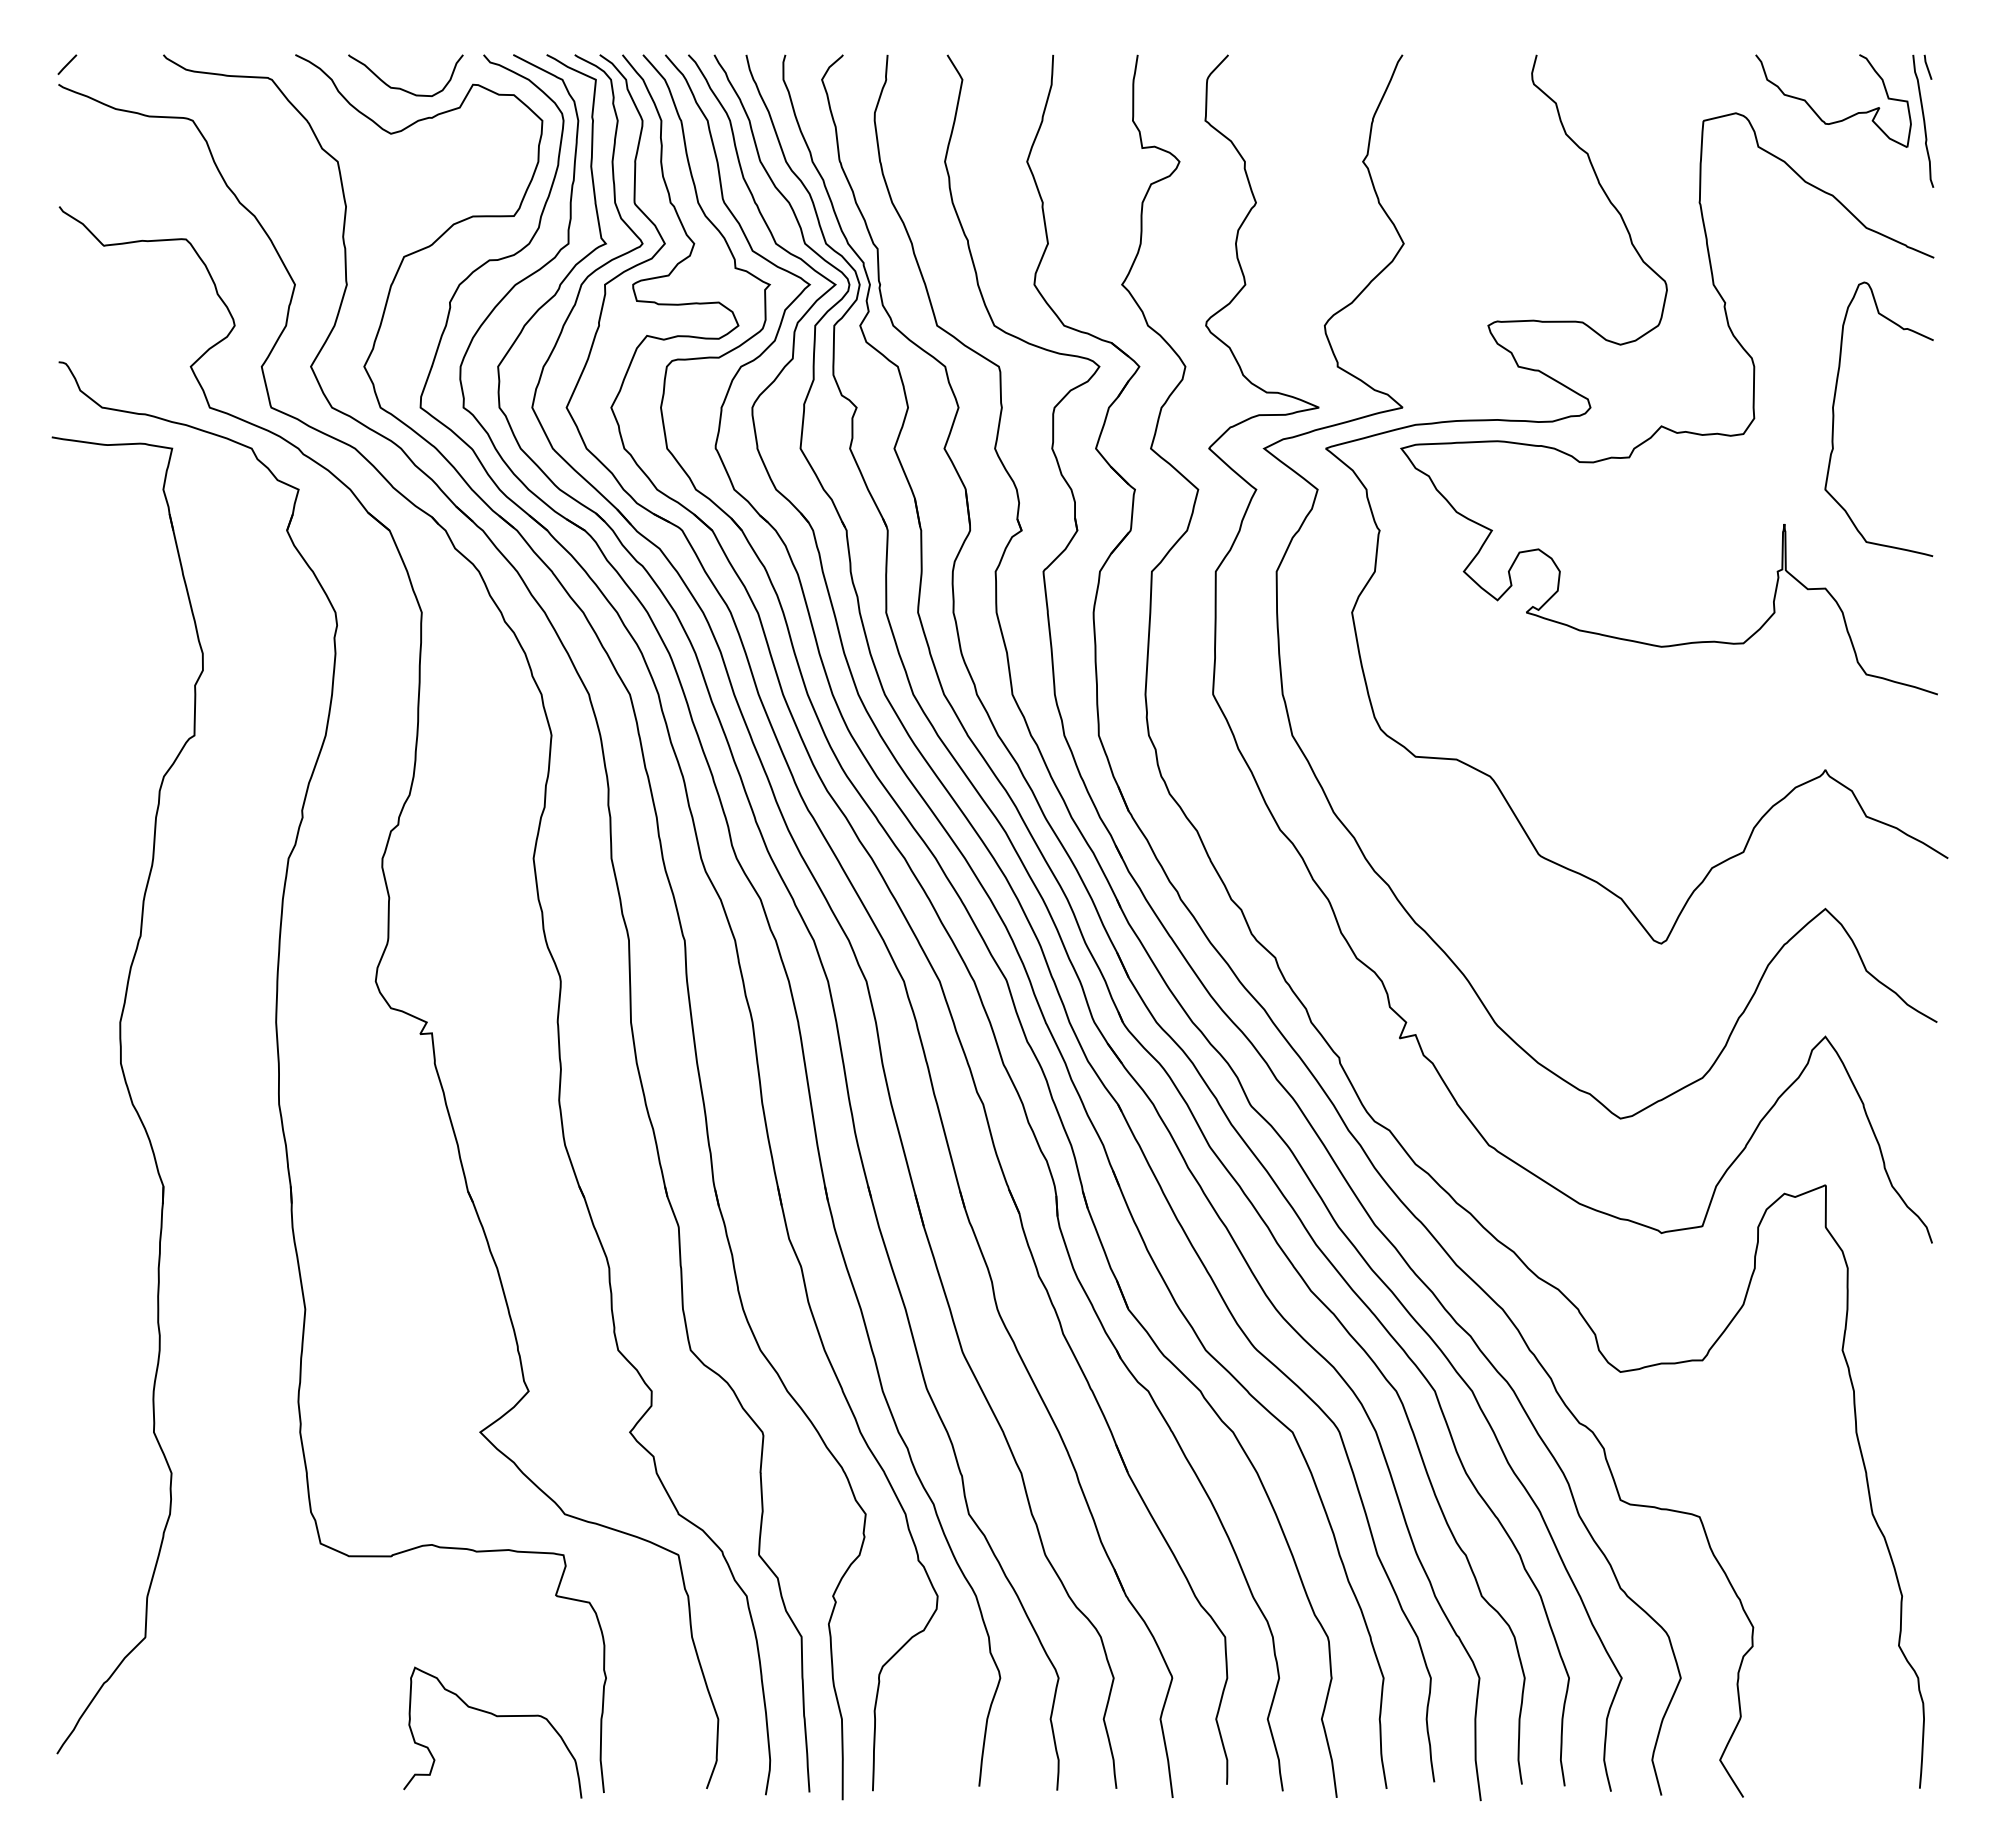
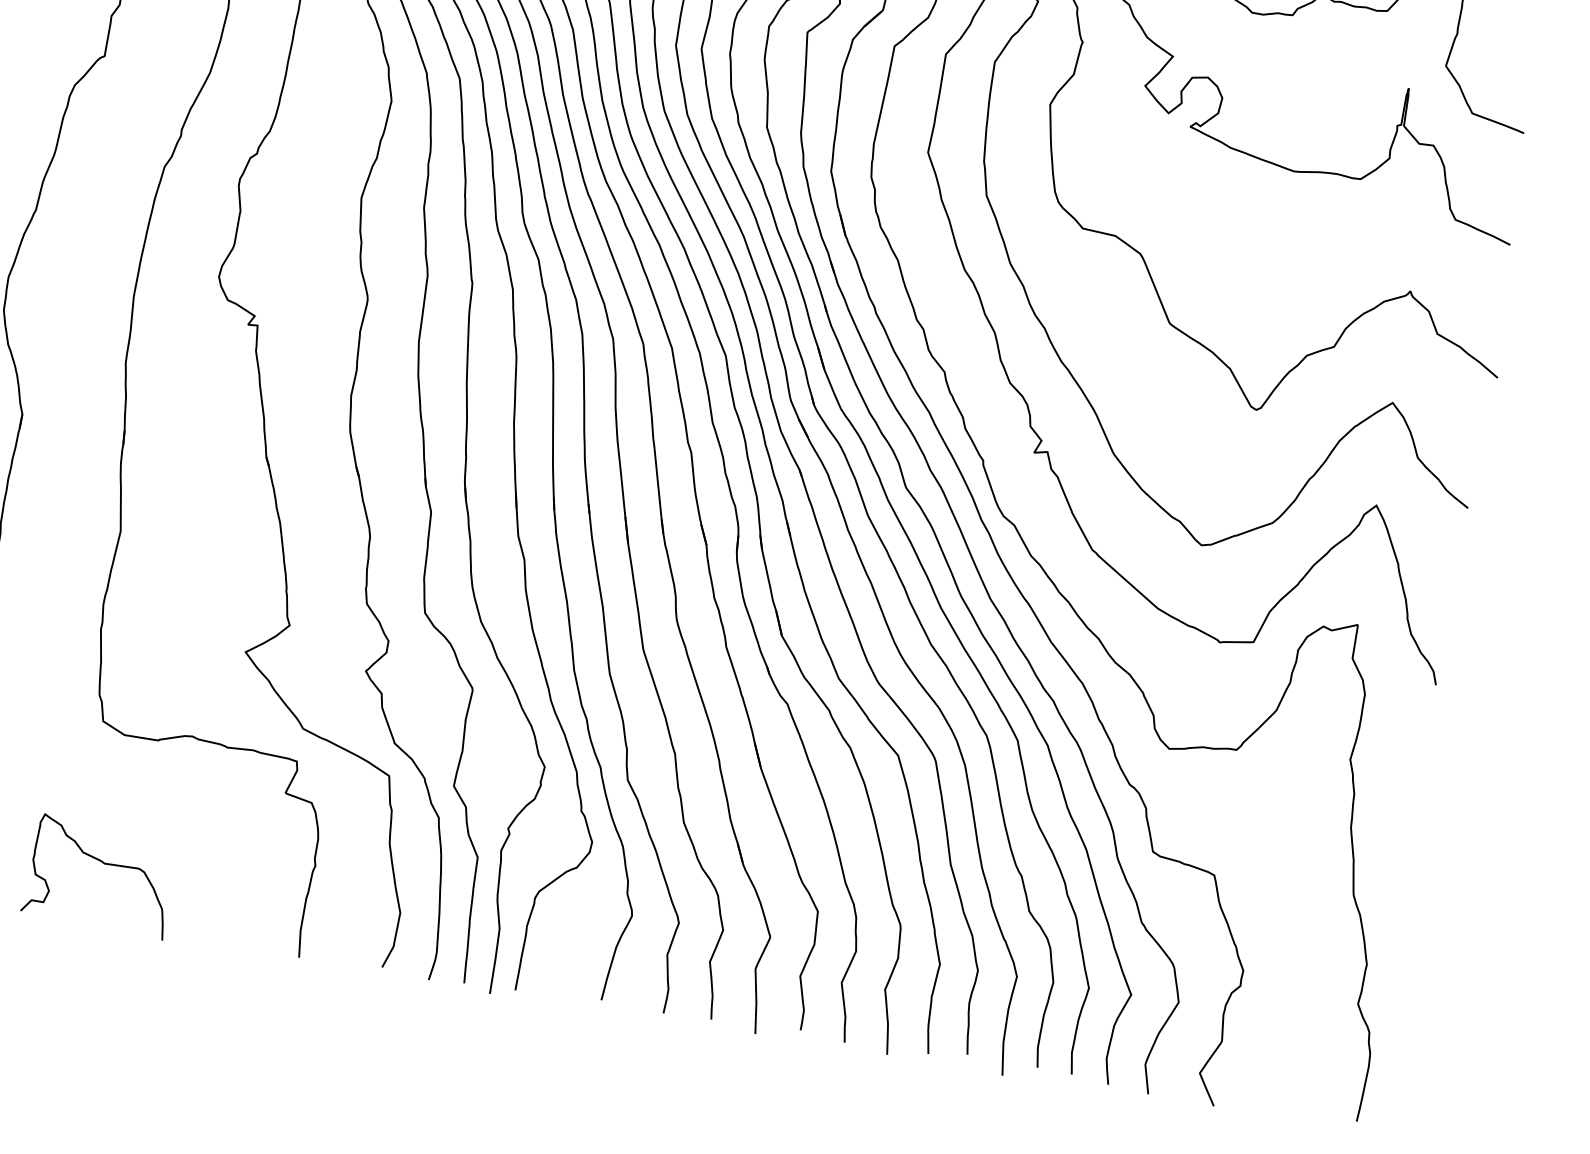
curve: (497, 1717) -> (105, 864), moved

